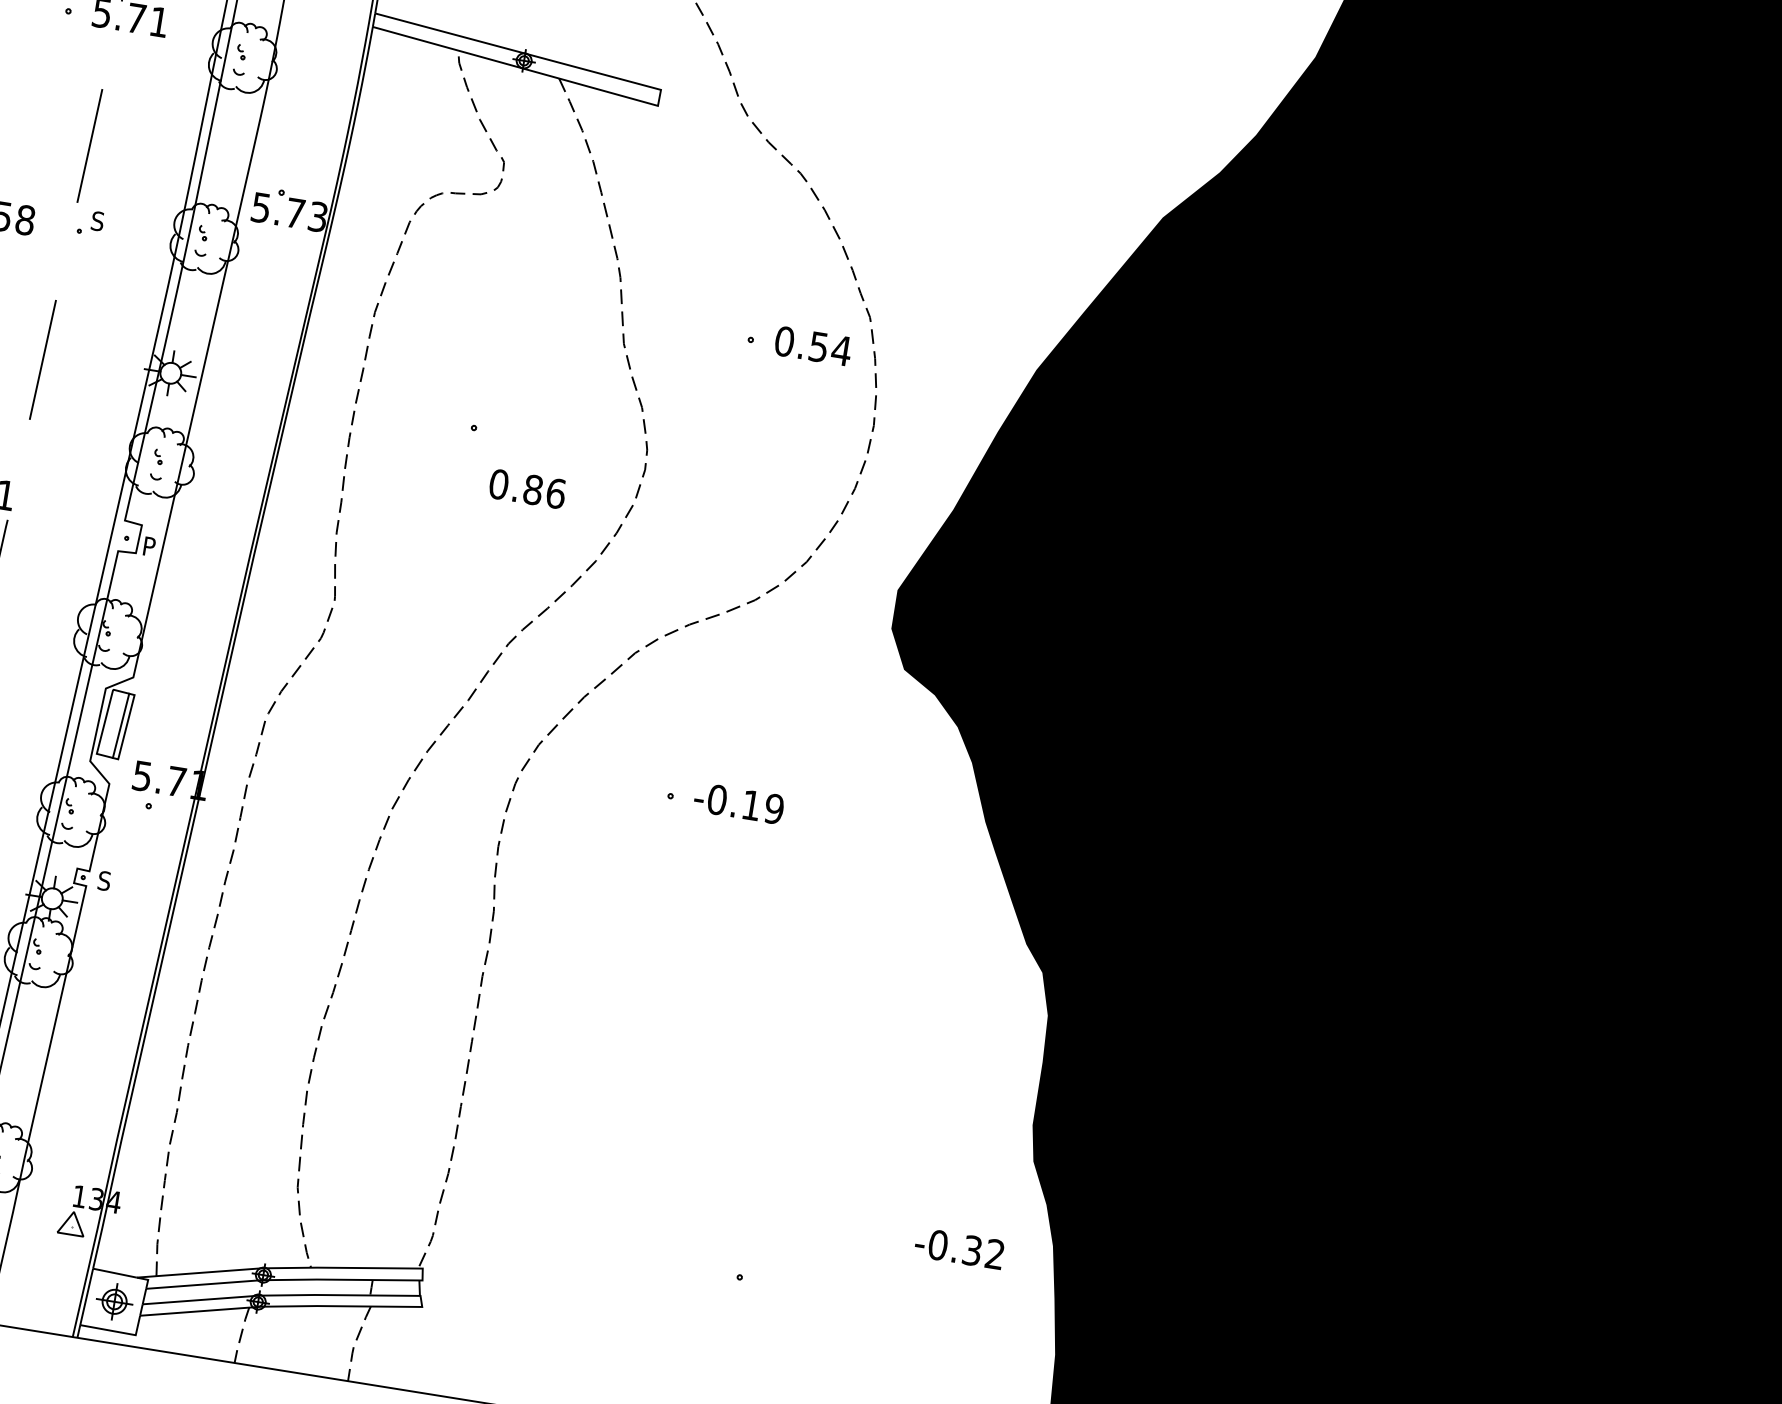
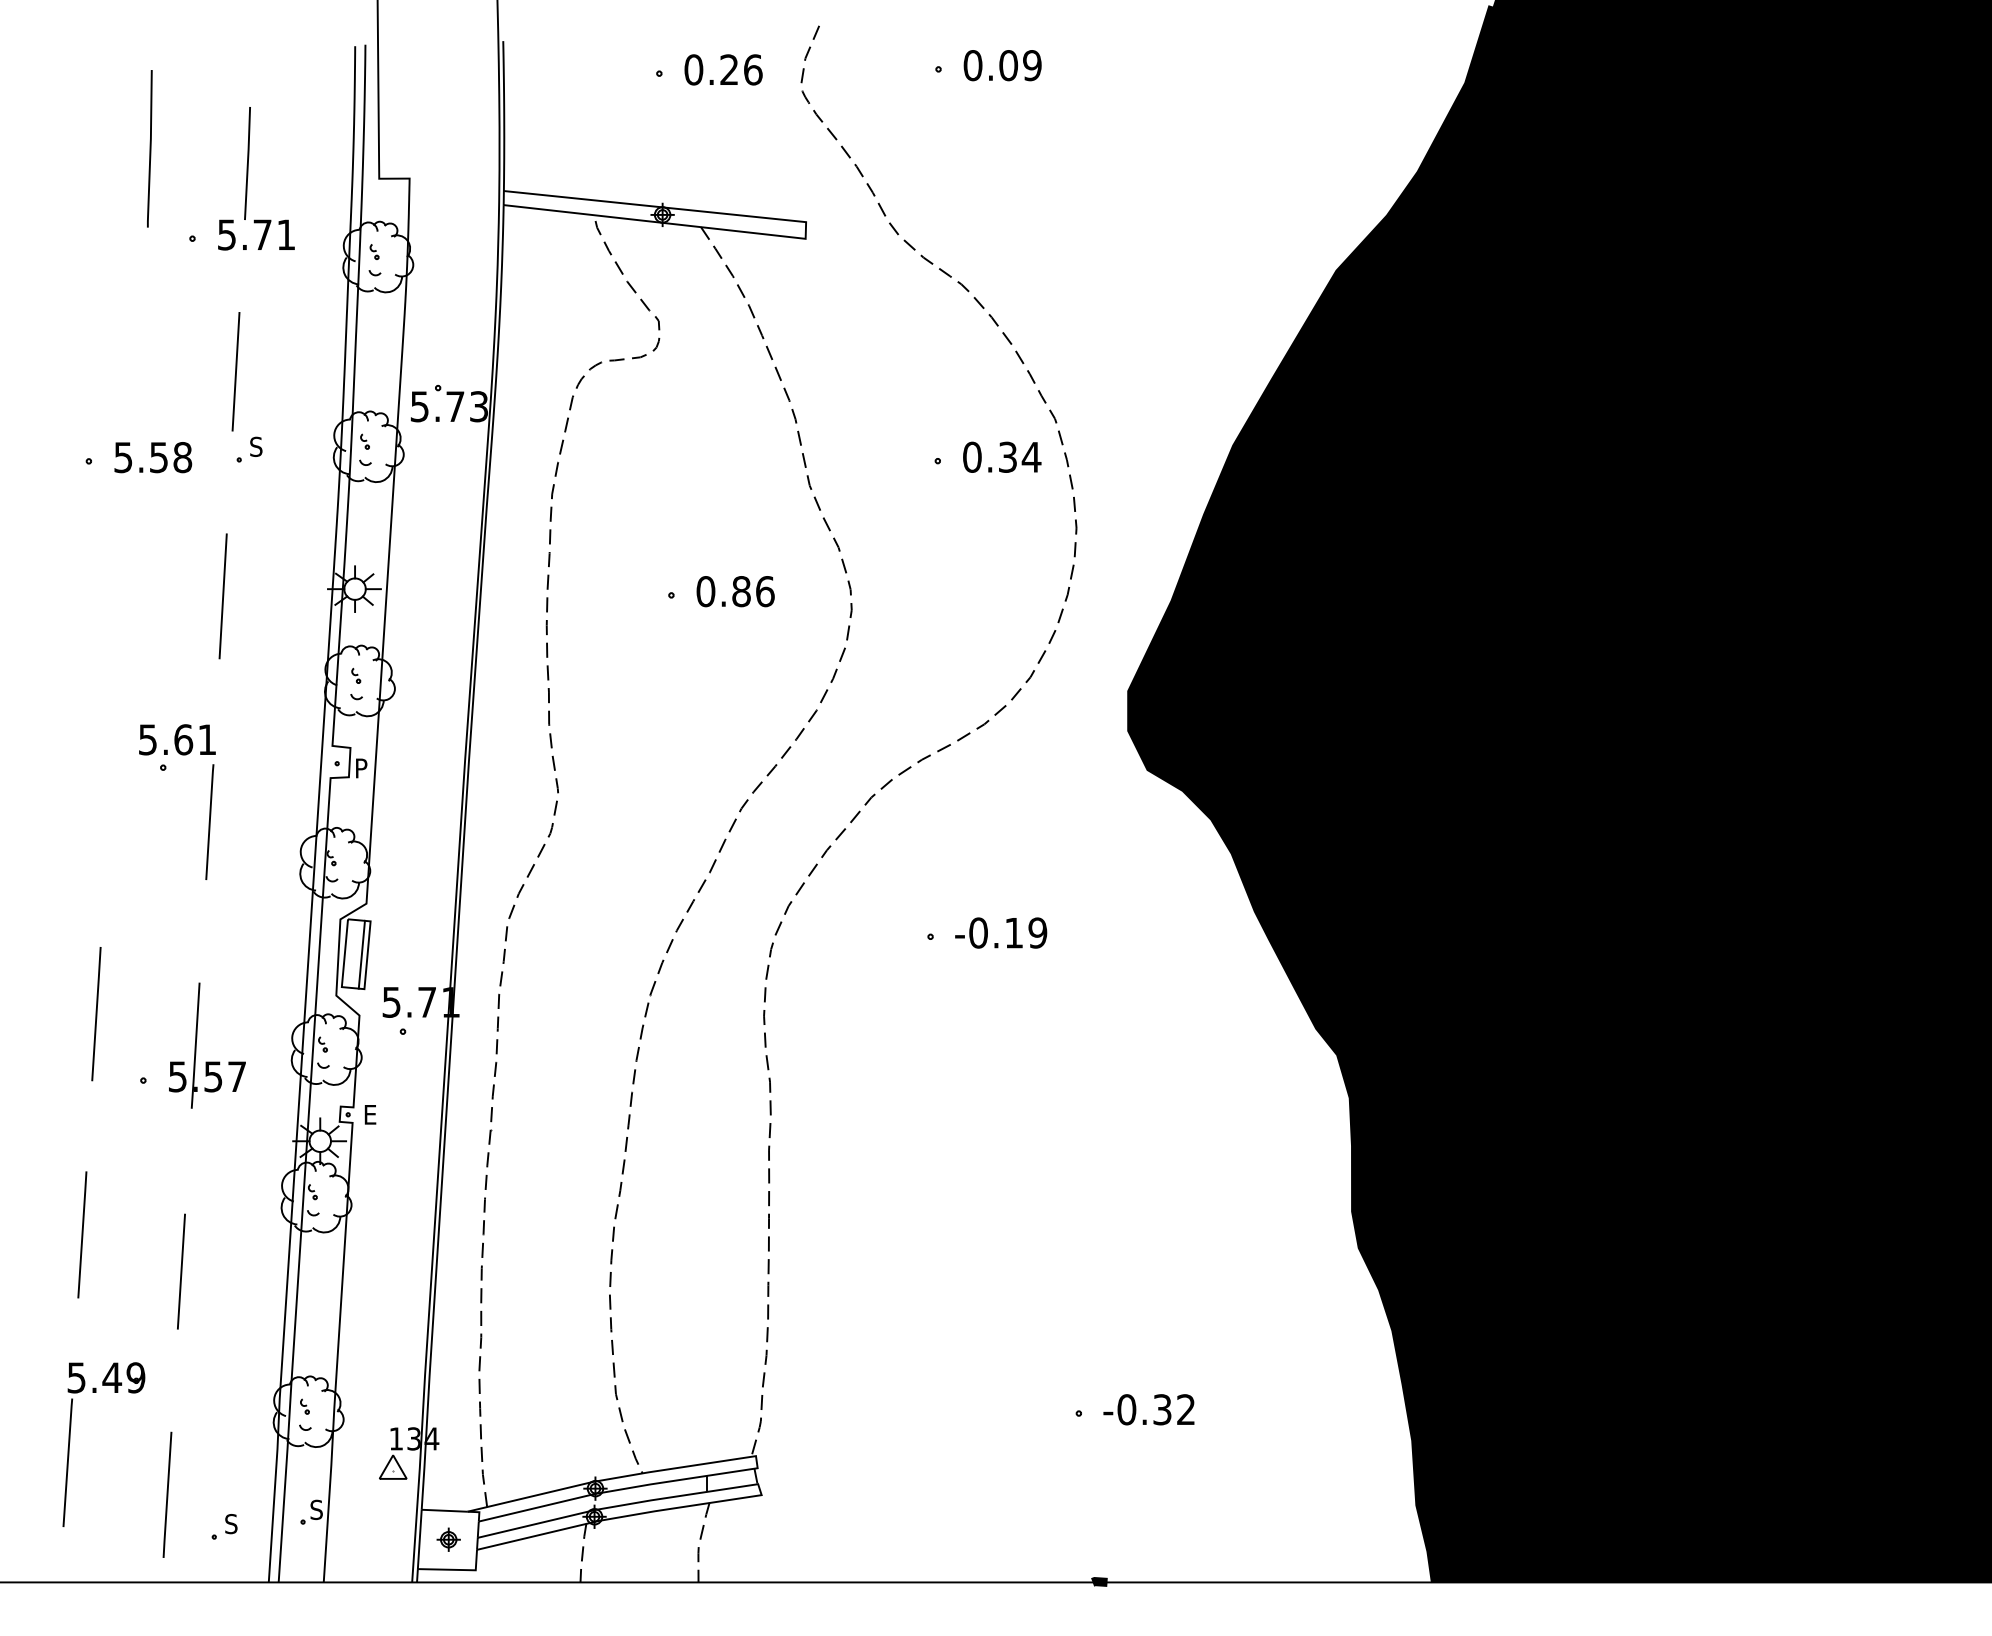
text: (818, 346) -> (1007, 456), 0.54 -> 0.34
text: (527, 488) -> (735, 591), moved
text: (104, 880) -> (370, 1114), S -> E
text: (959, 1248) -> (1148, 1409), moved
part: (114, 1301) -> (448, 1539), size x0.62

